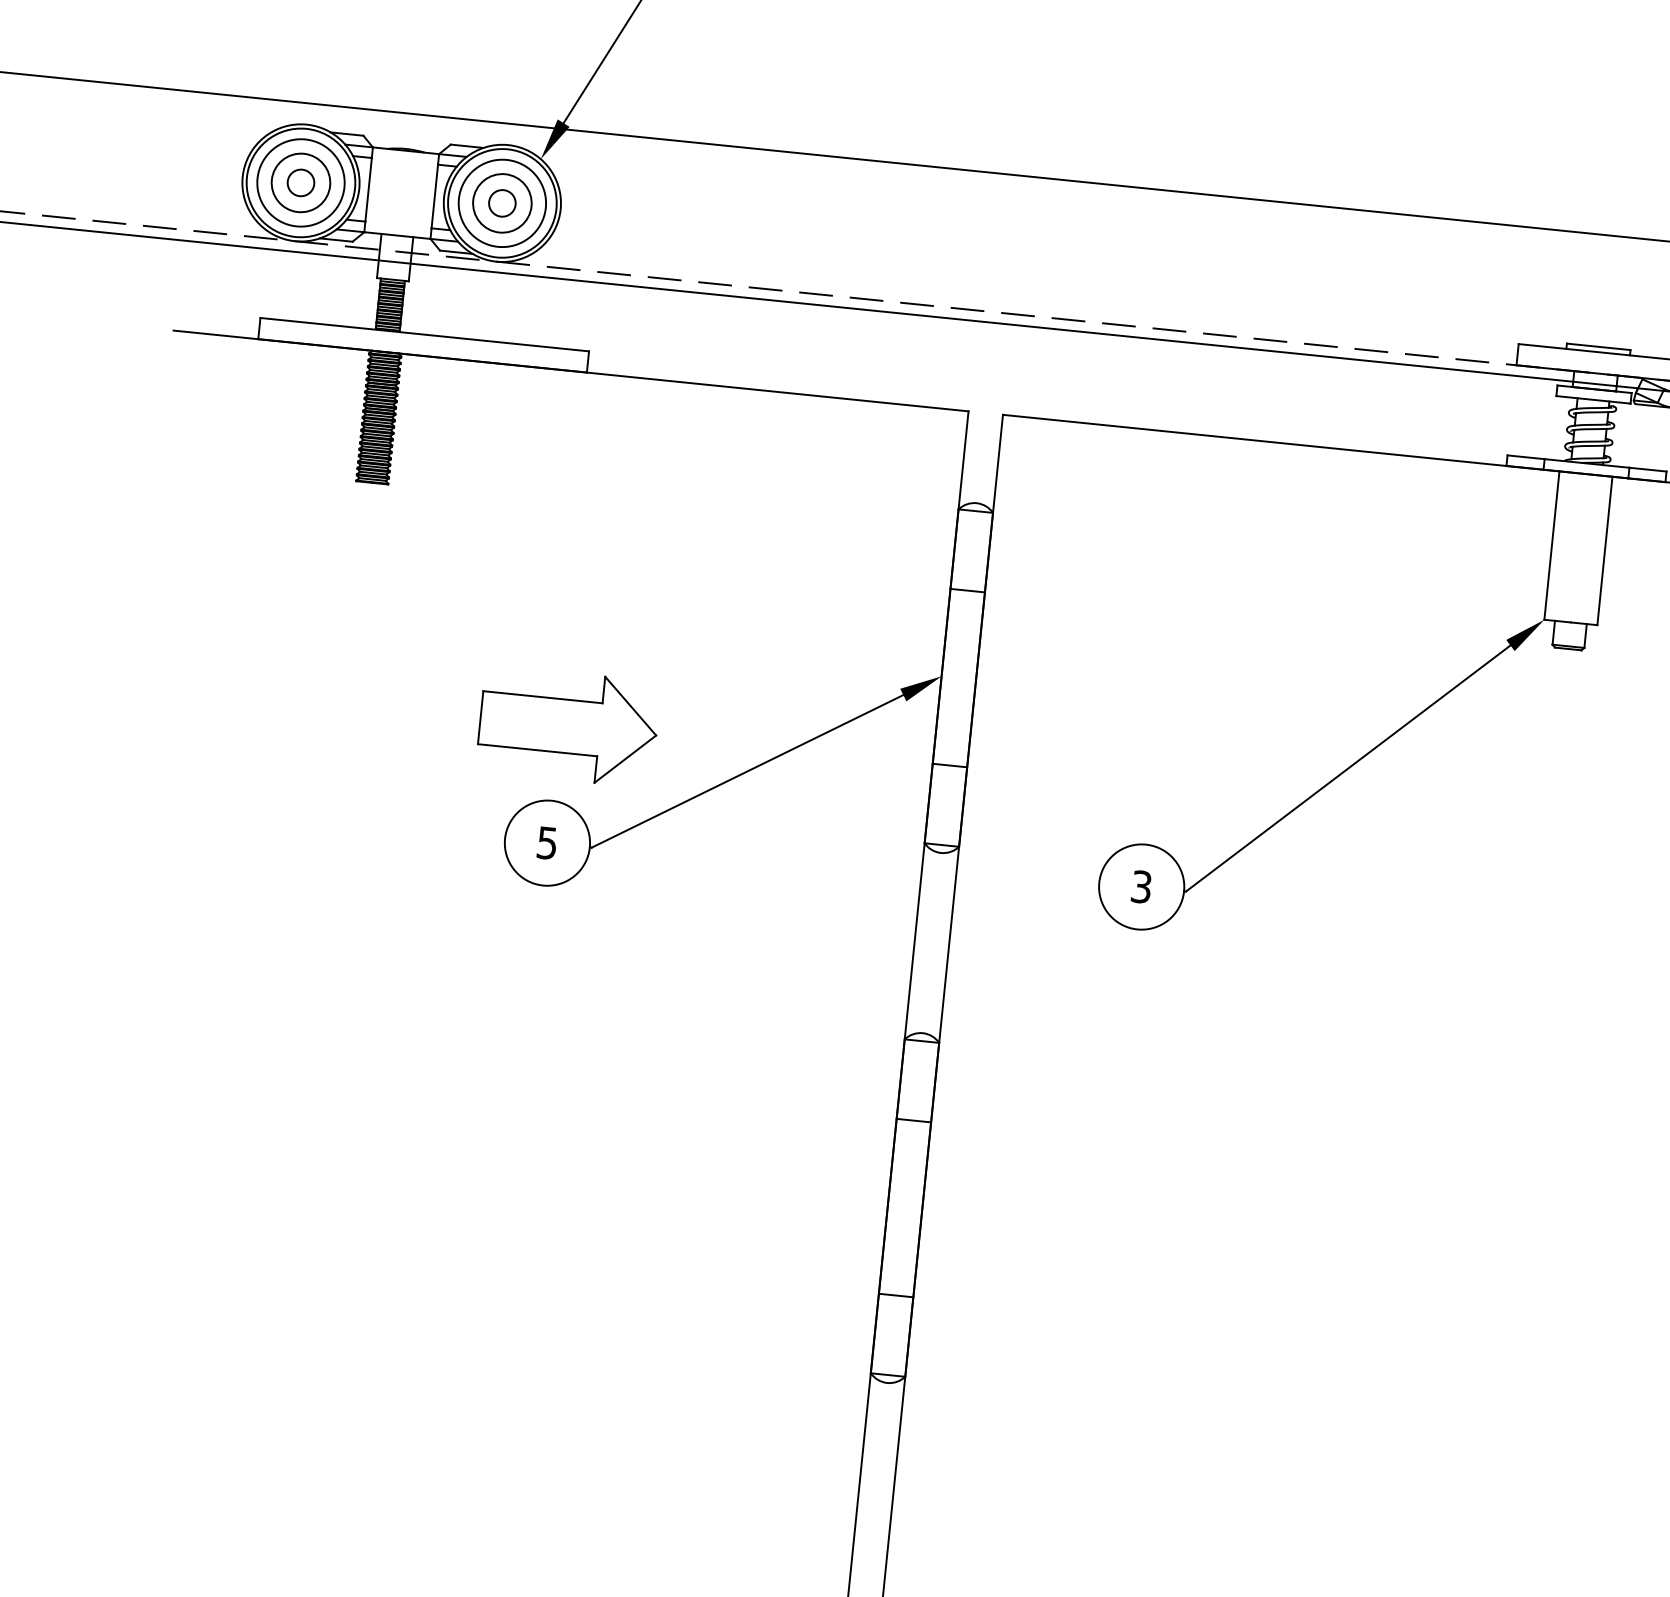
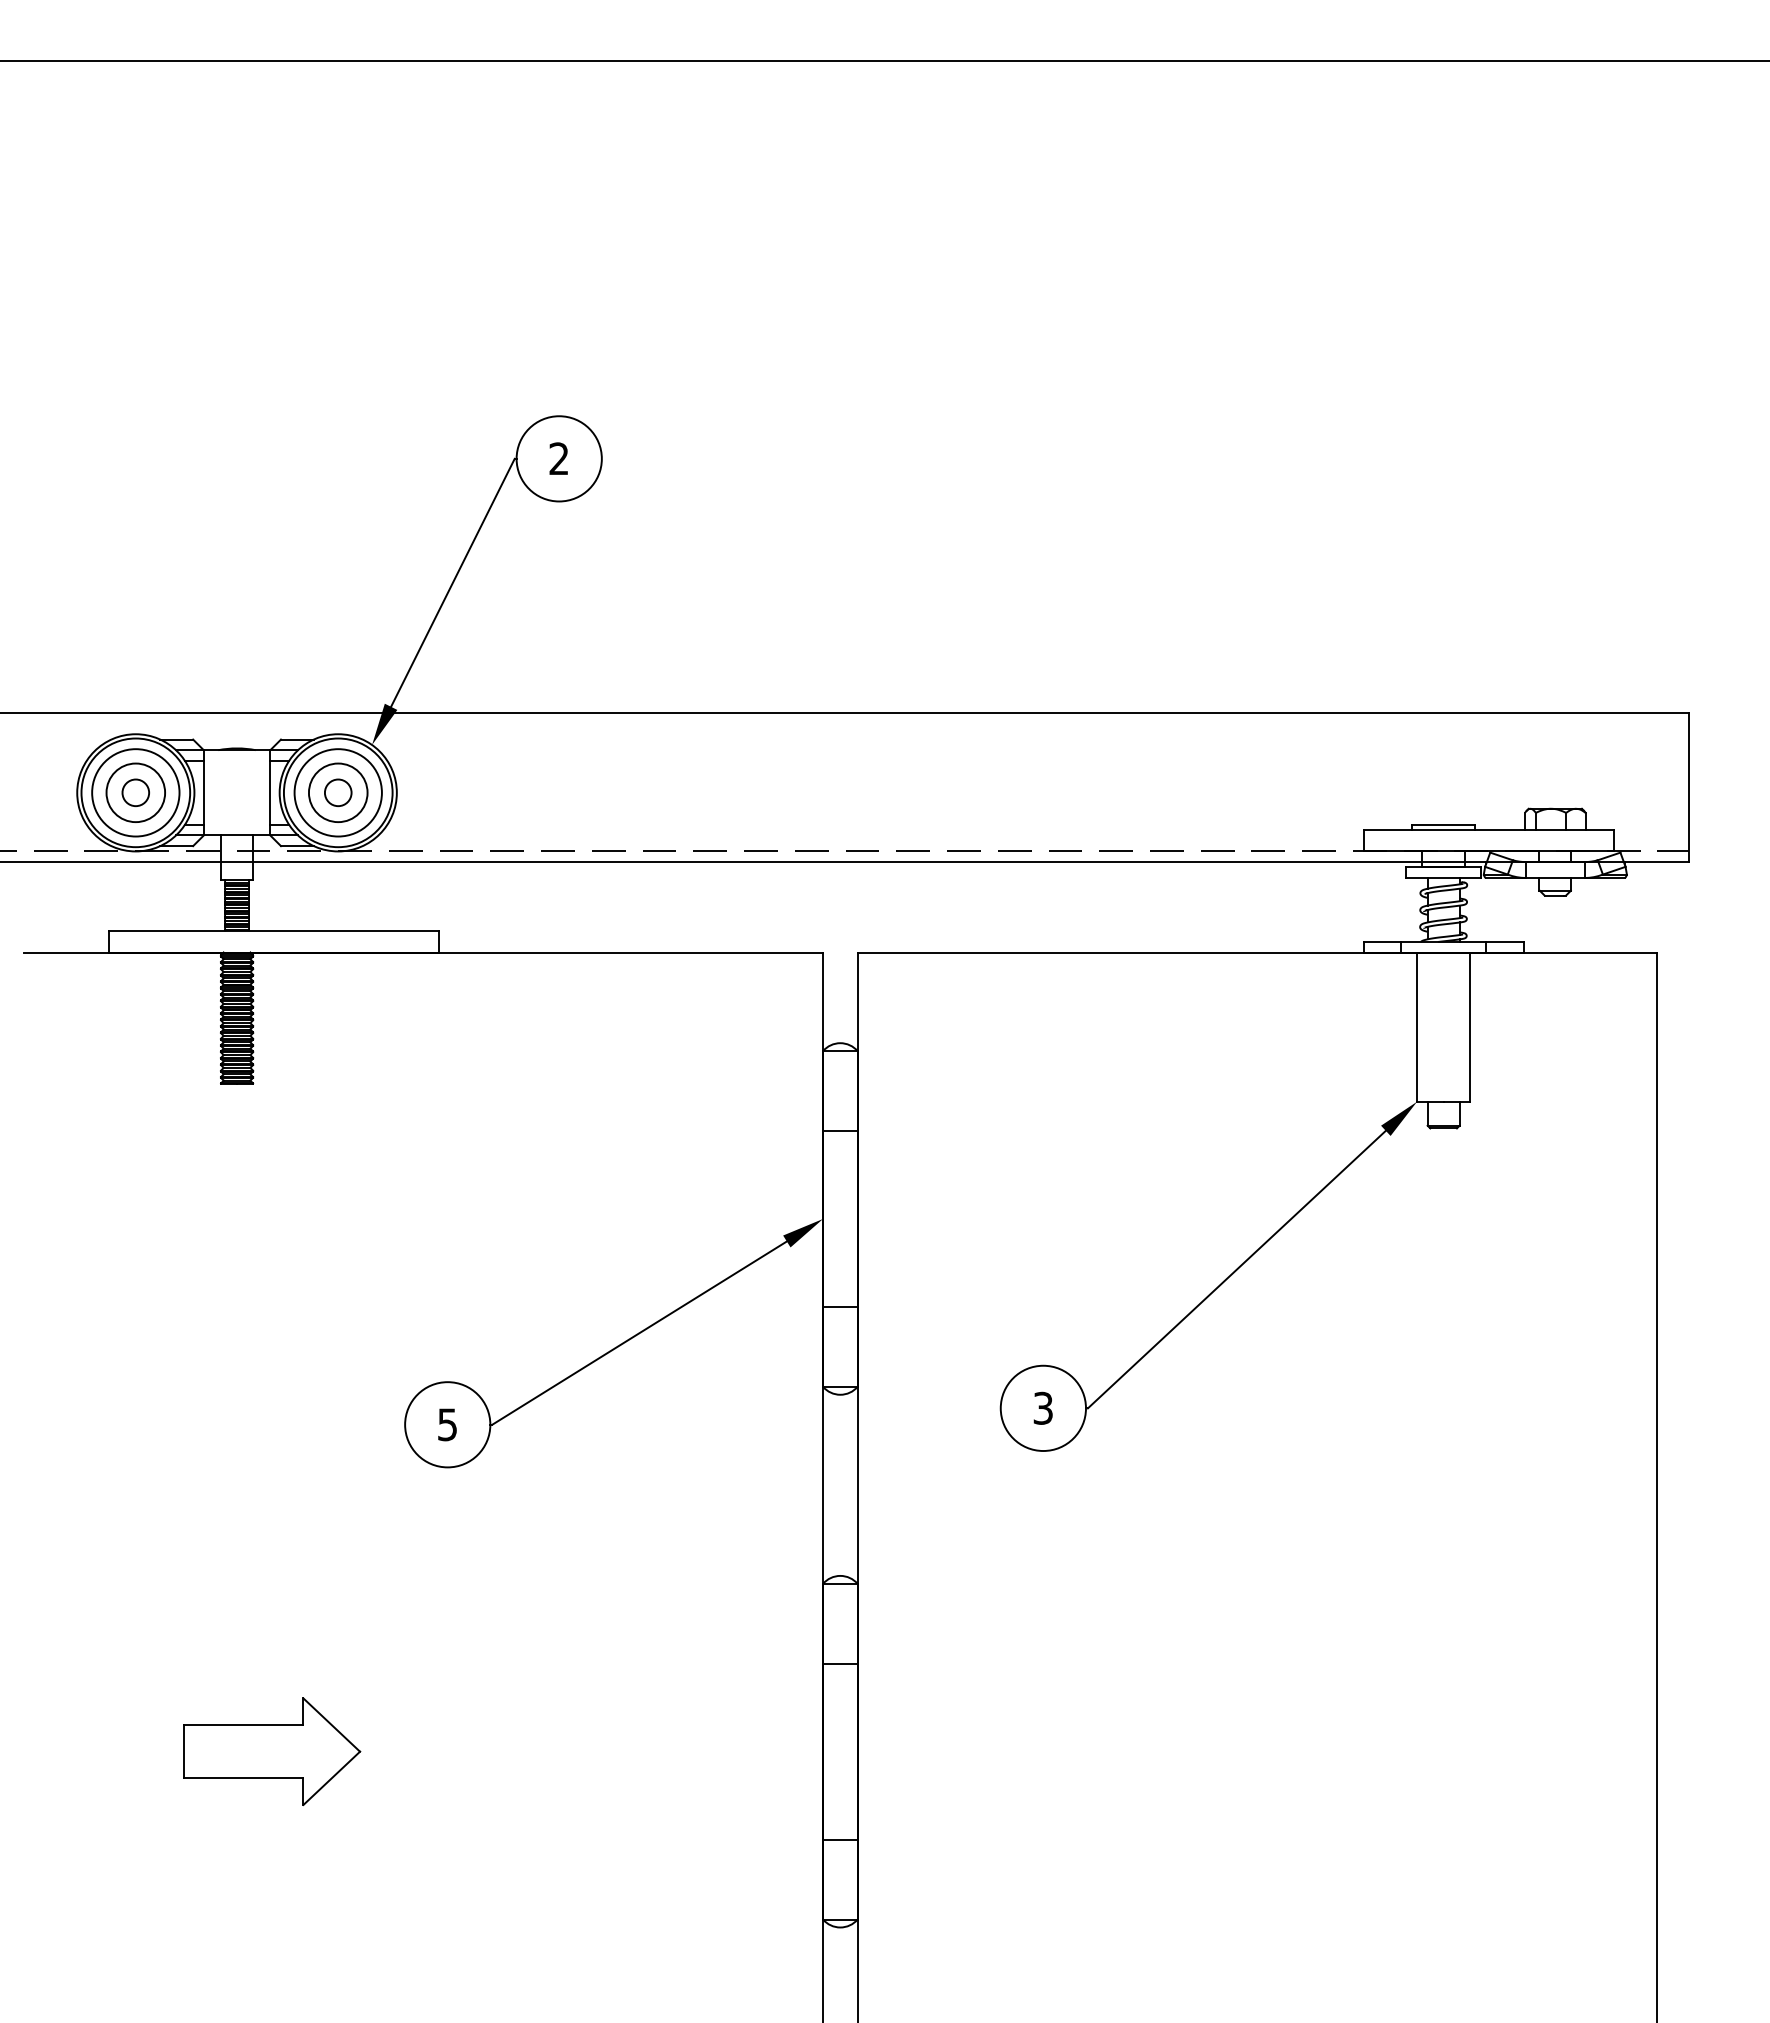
part: (569, 726) -> (272, 1751), moved

